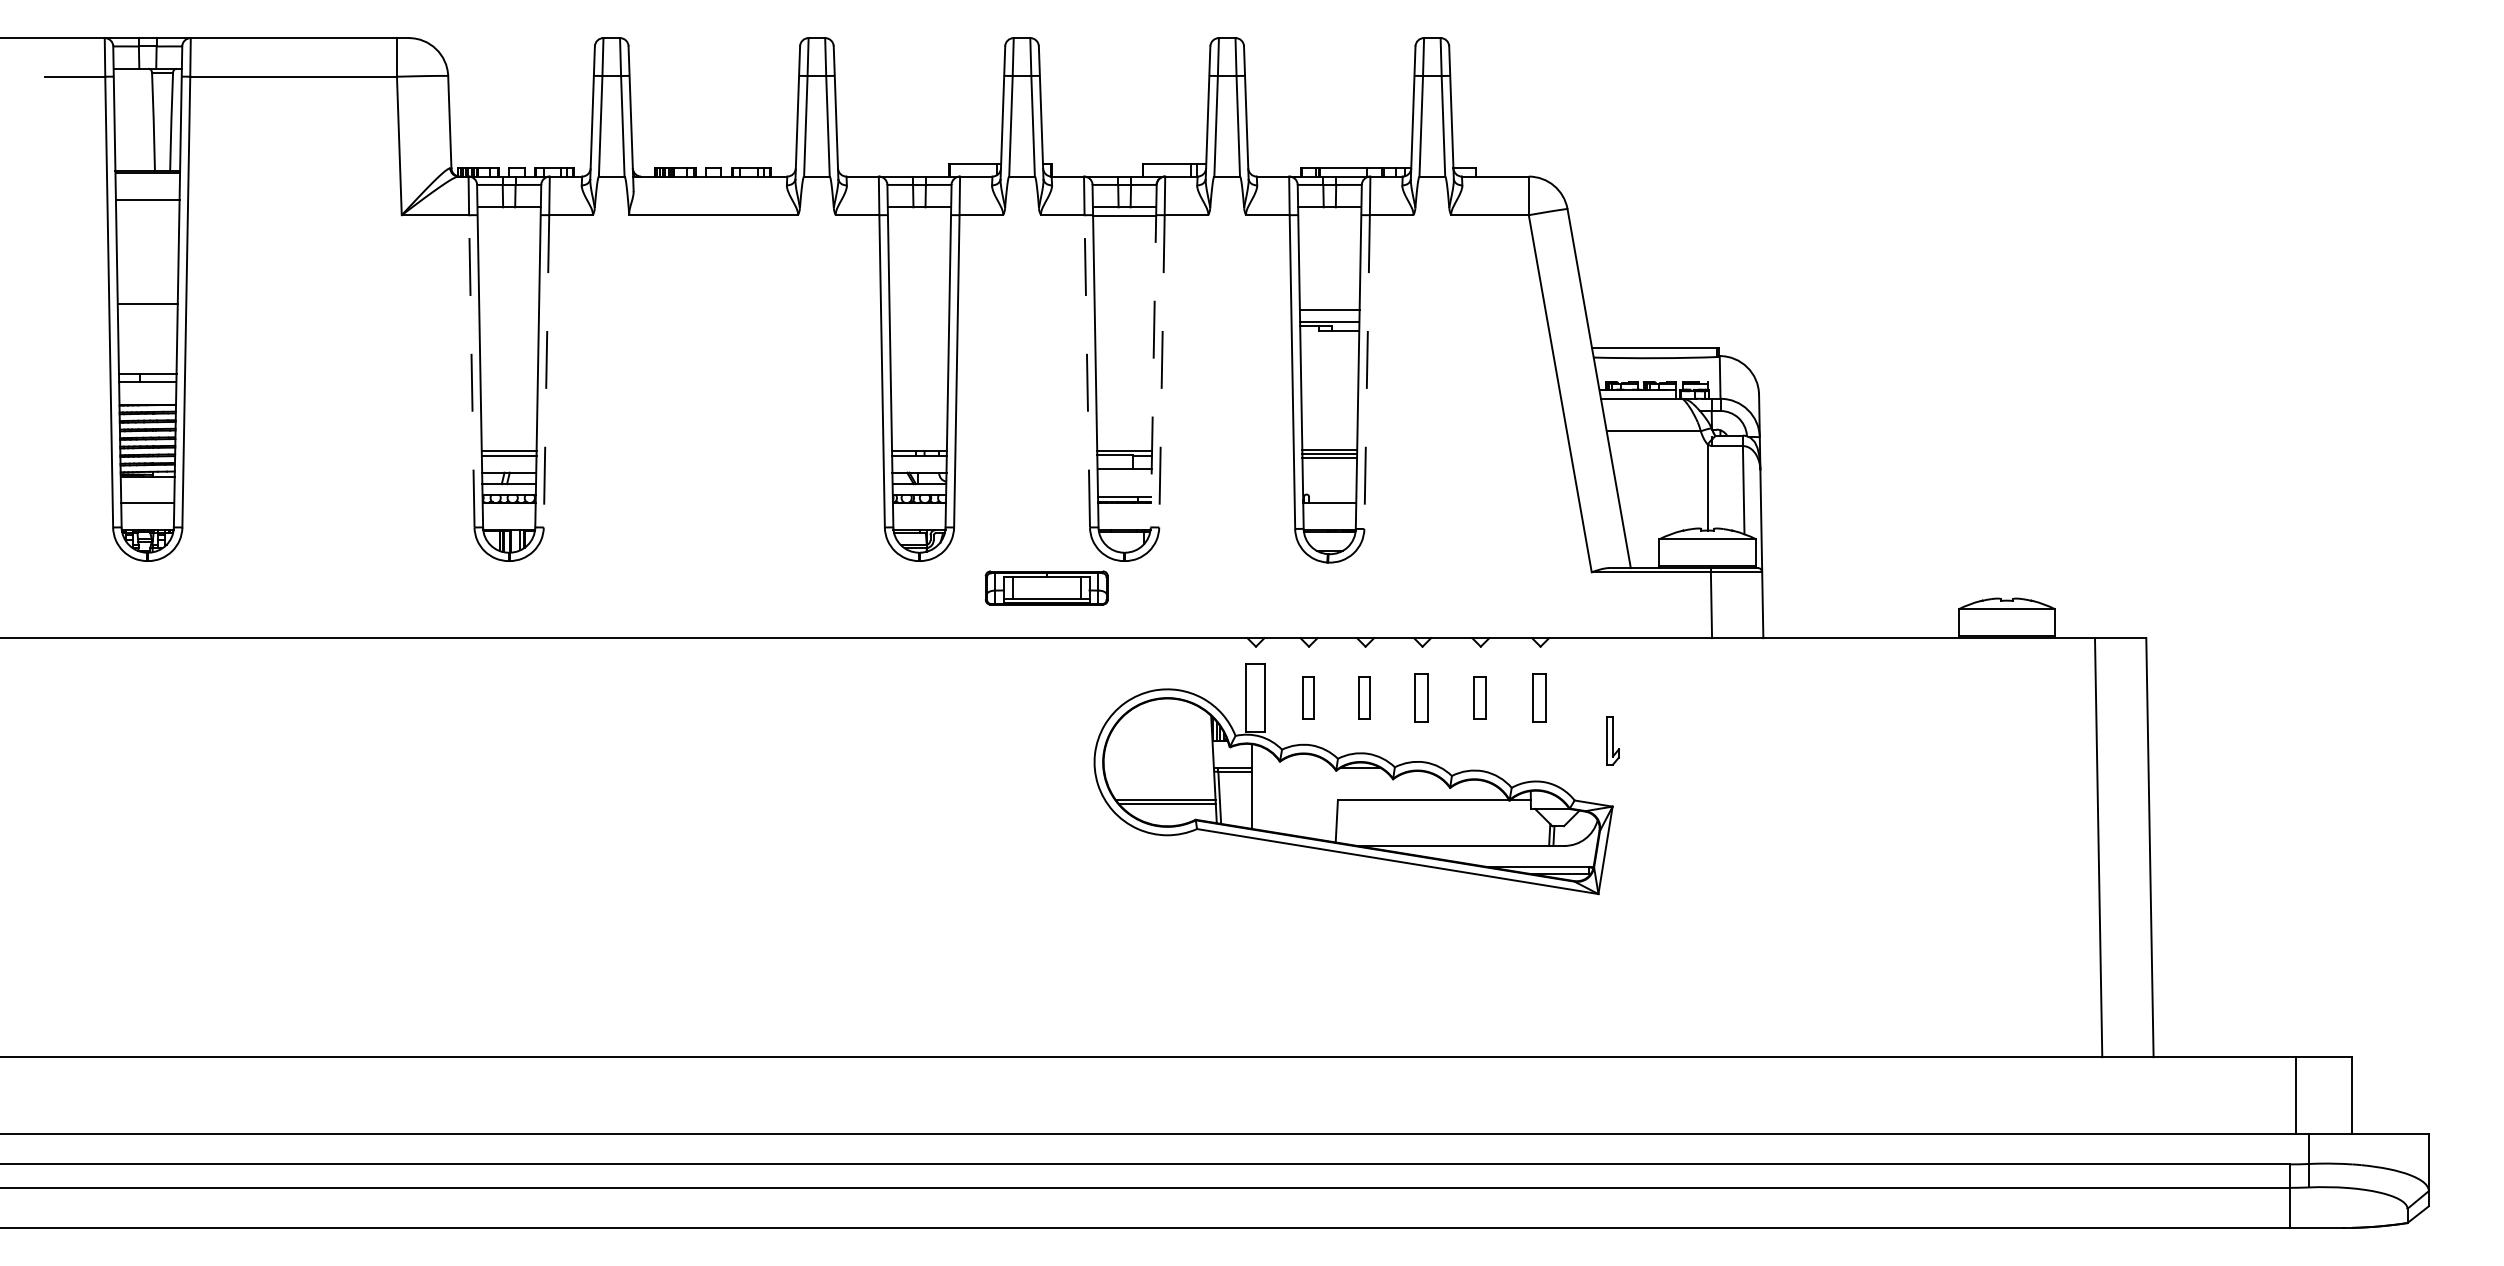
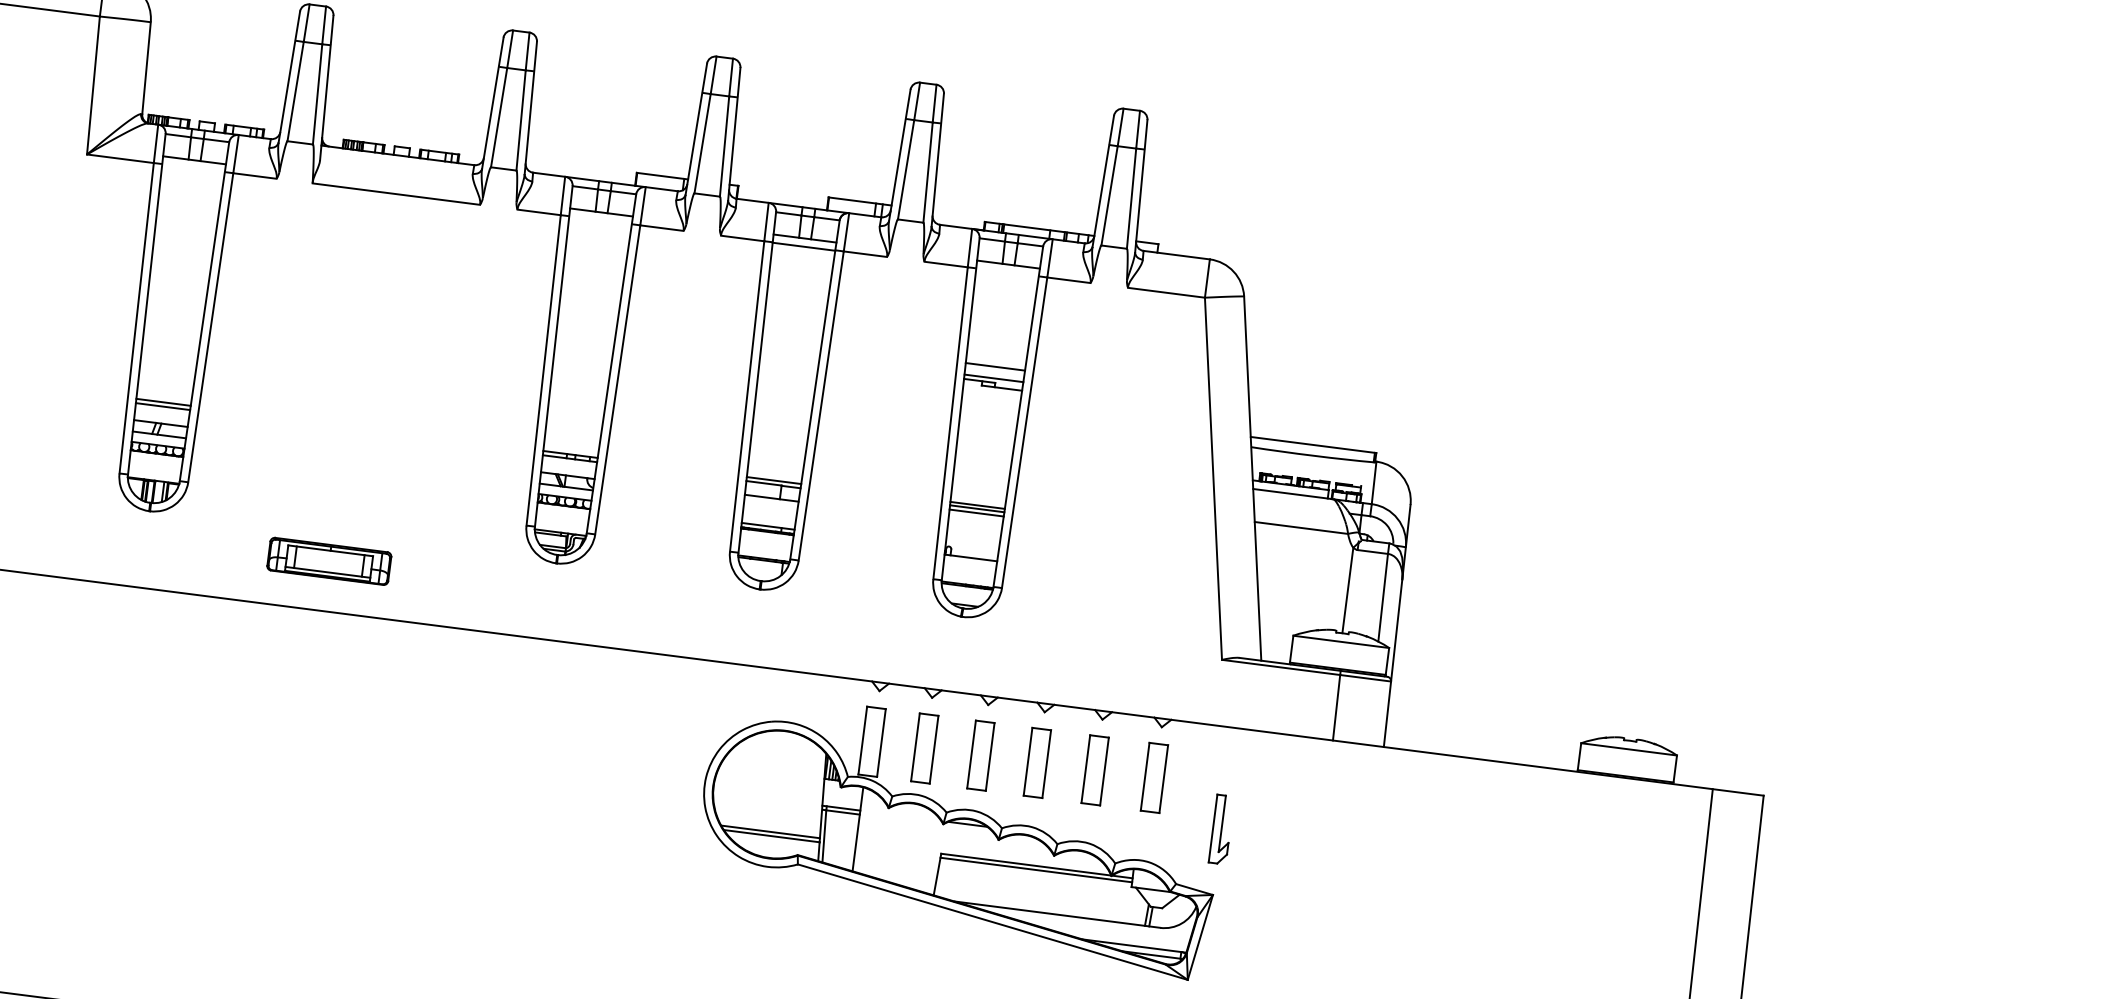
line: (1153, 356) -> (814, 390), dashed -> solid
line: (471, 370) -> (136, 317), dashed -> solid
line: (1087, 370) -> (747, 395), dashed -> solid
line: (546, 371) -> (210, 327), dashed -> solid
line: (1161, 371) -> (820, 406), dashed -> solid
line: (1367, 372) -> (1024, 433), dashed -> solid
part: (1046, 587) -> (329, 560), moved
part: (1308, 697) -> (925, 748), size x1.67
part: (1364, 697) -> (980, 755), size x1.67
part: (1421, 697) -> (1037, 762), size x1.43
part: (1479, 697) -> (1094, 769), size x1.67
part: (1539, 697) -> (1154, 777), size x1.43
part: (1612, 740) -> (1221, 829), size x1.43
line: (1433, 804) -> (1035, 870), added

